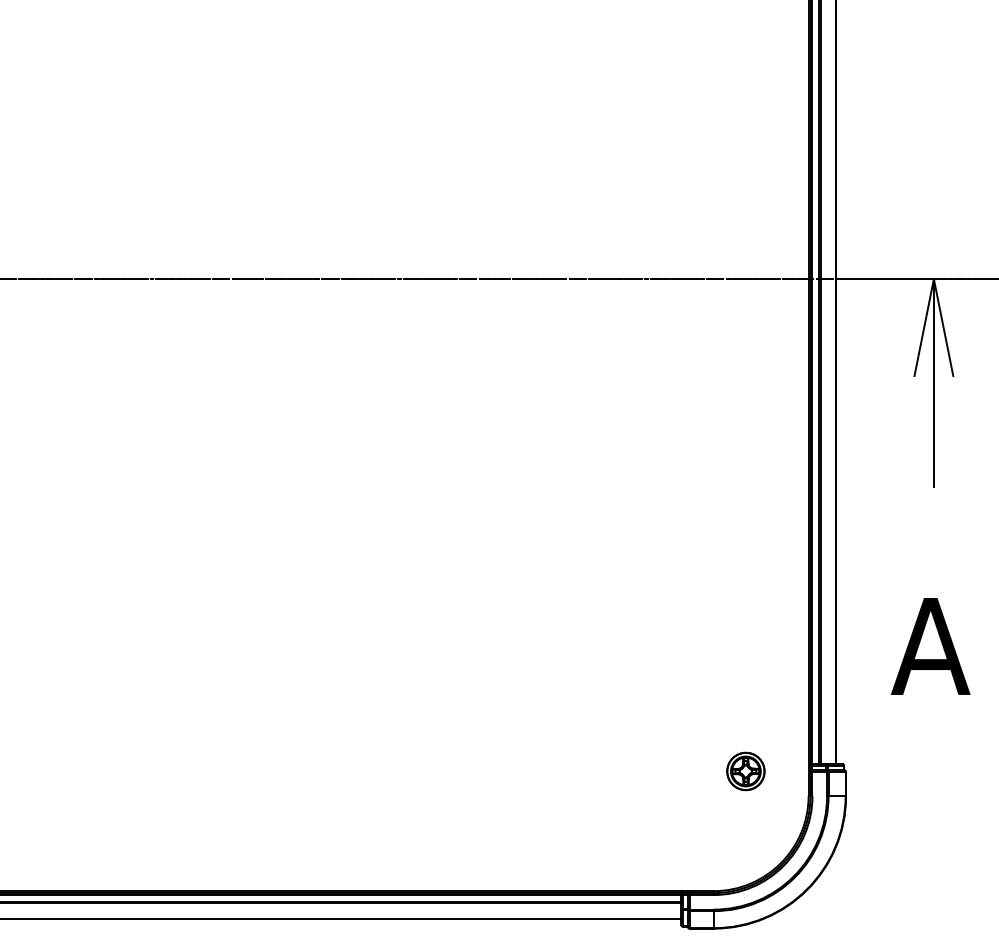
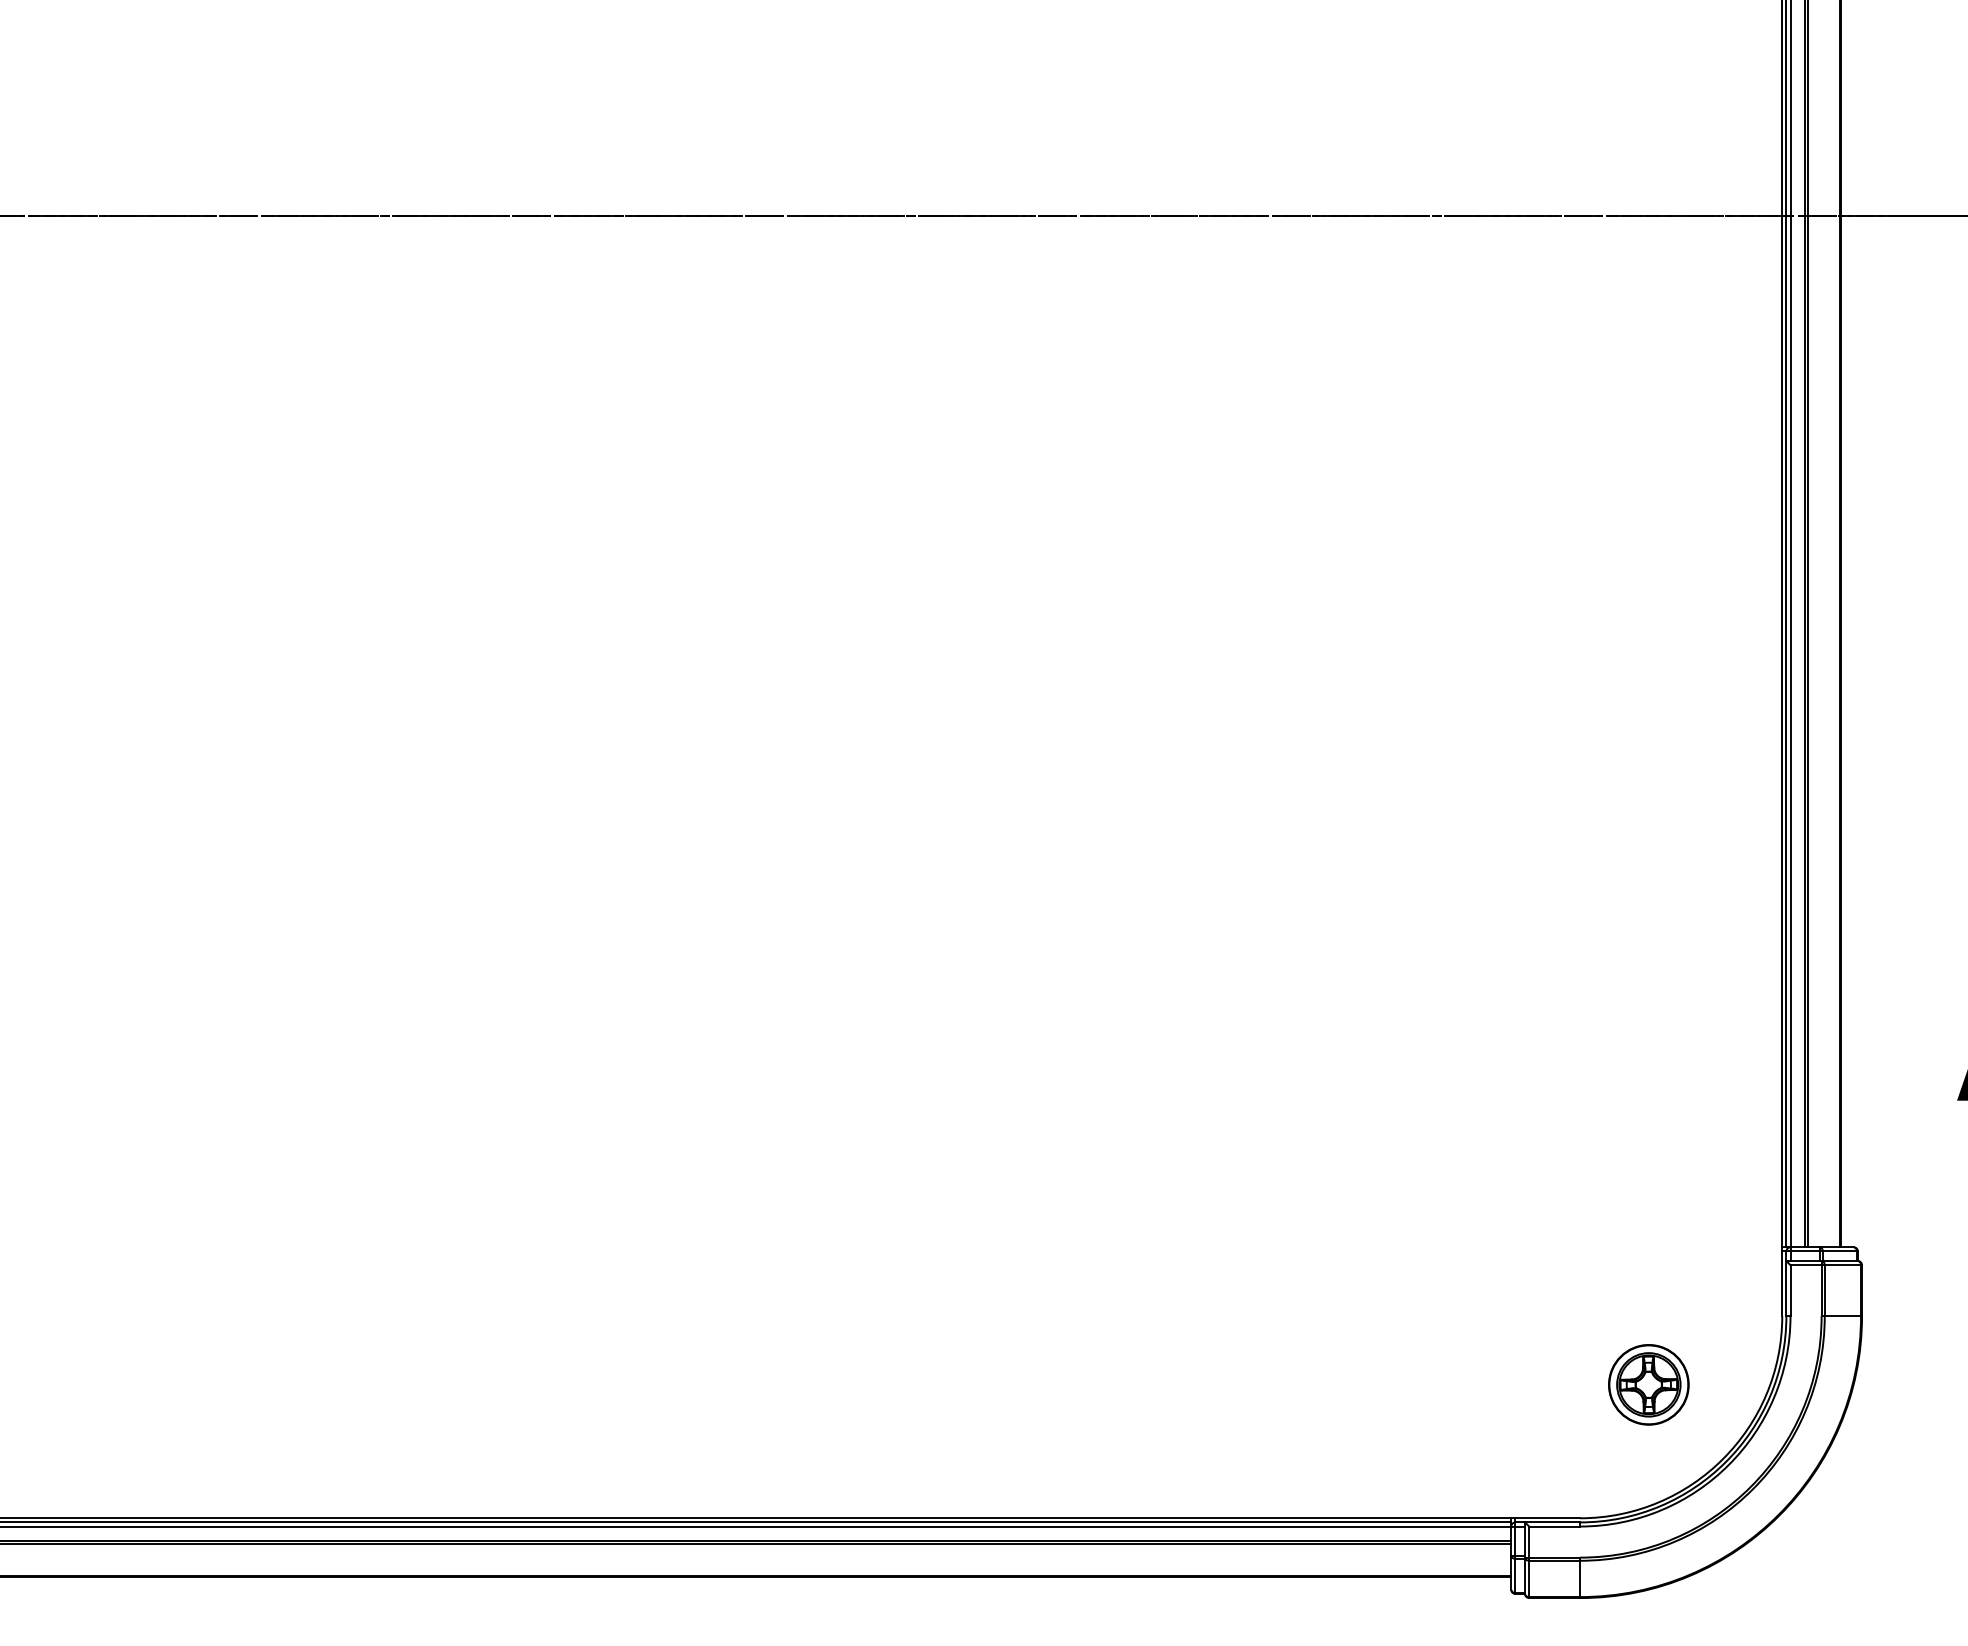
part: (745, 771) -> (1647, 1384), moved

